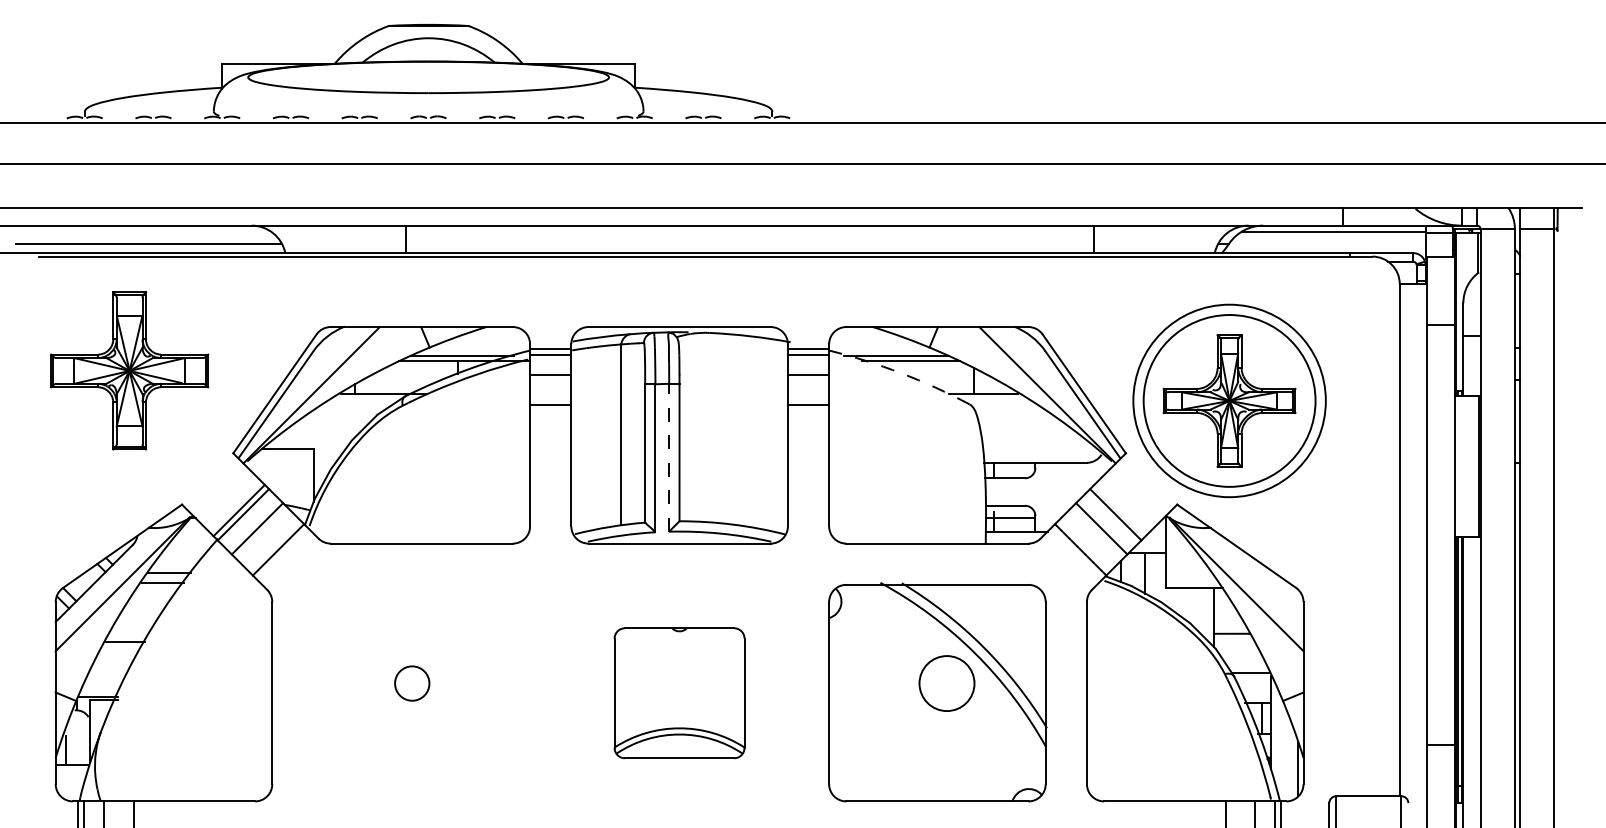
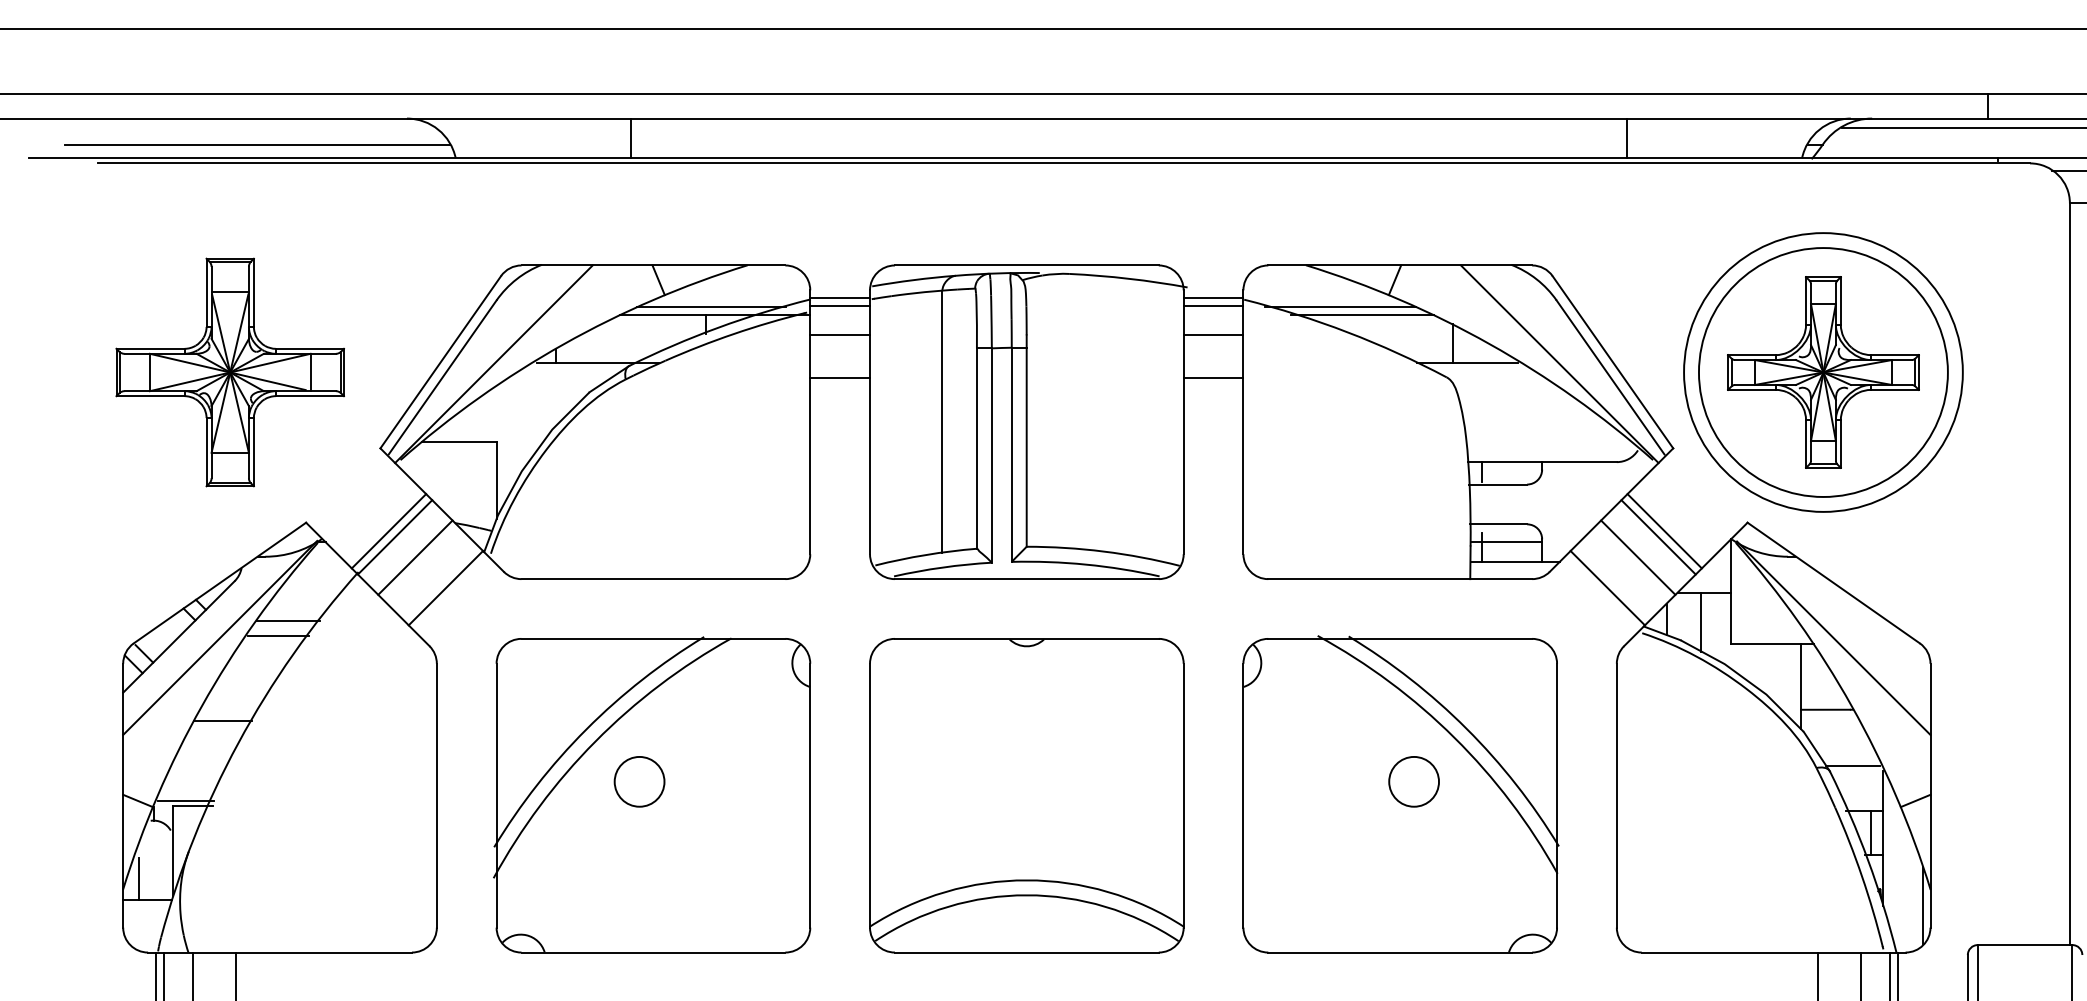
part: (129, 370) -> (230, 371), moved
arc: (901, 373) -> (1348, 332), dashed -> solid
line: (669, 457) -> (1012, 454), dashed -> solid
line: (1119, 510) -> (1663, 531), added
circle: (946, 683) -> (1413, 781), size x0.62
part: (420, 692) -> (651, 794), added
part: (679, 693) -> (1026, 796), size x1.67

